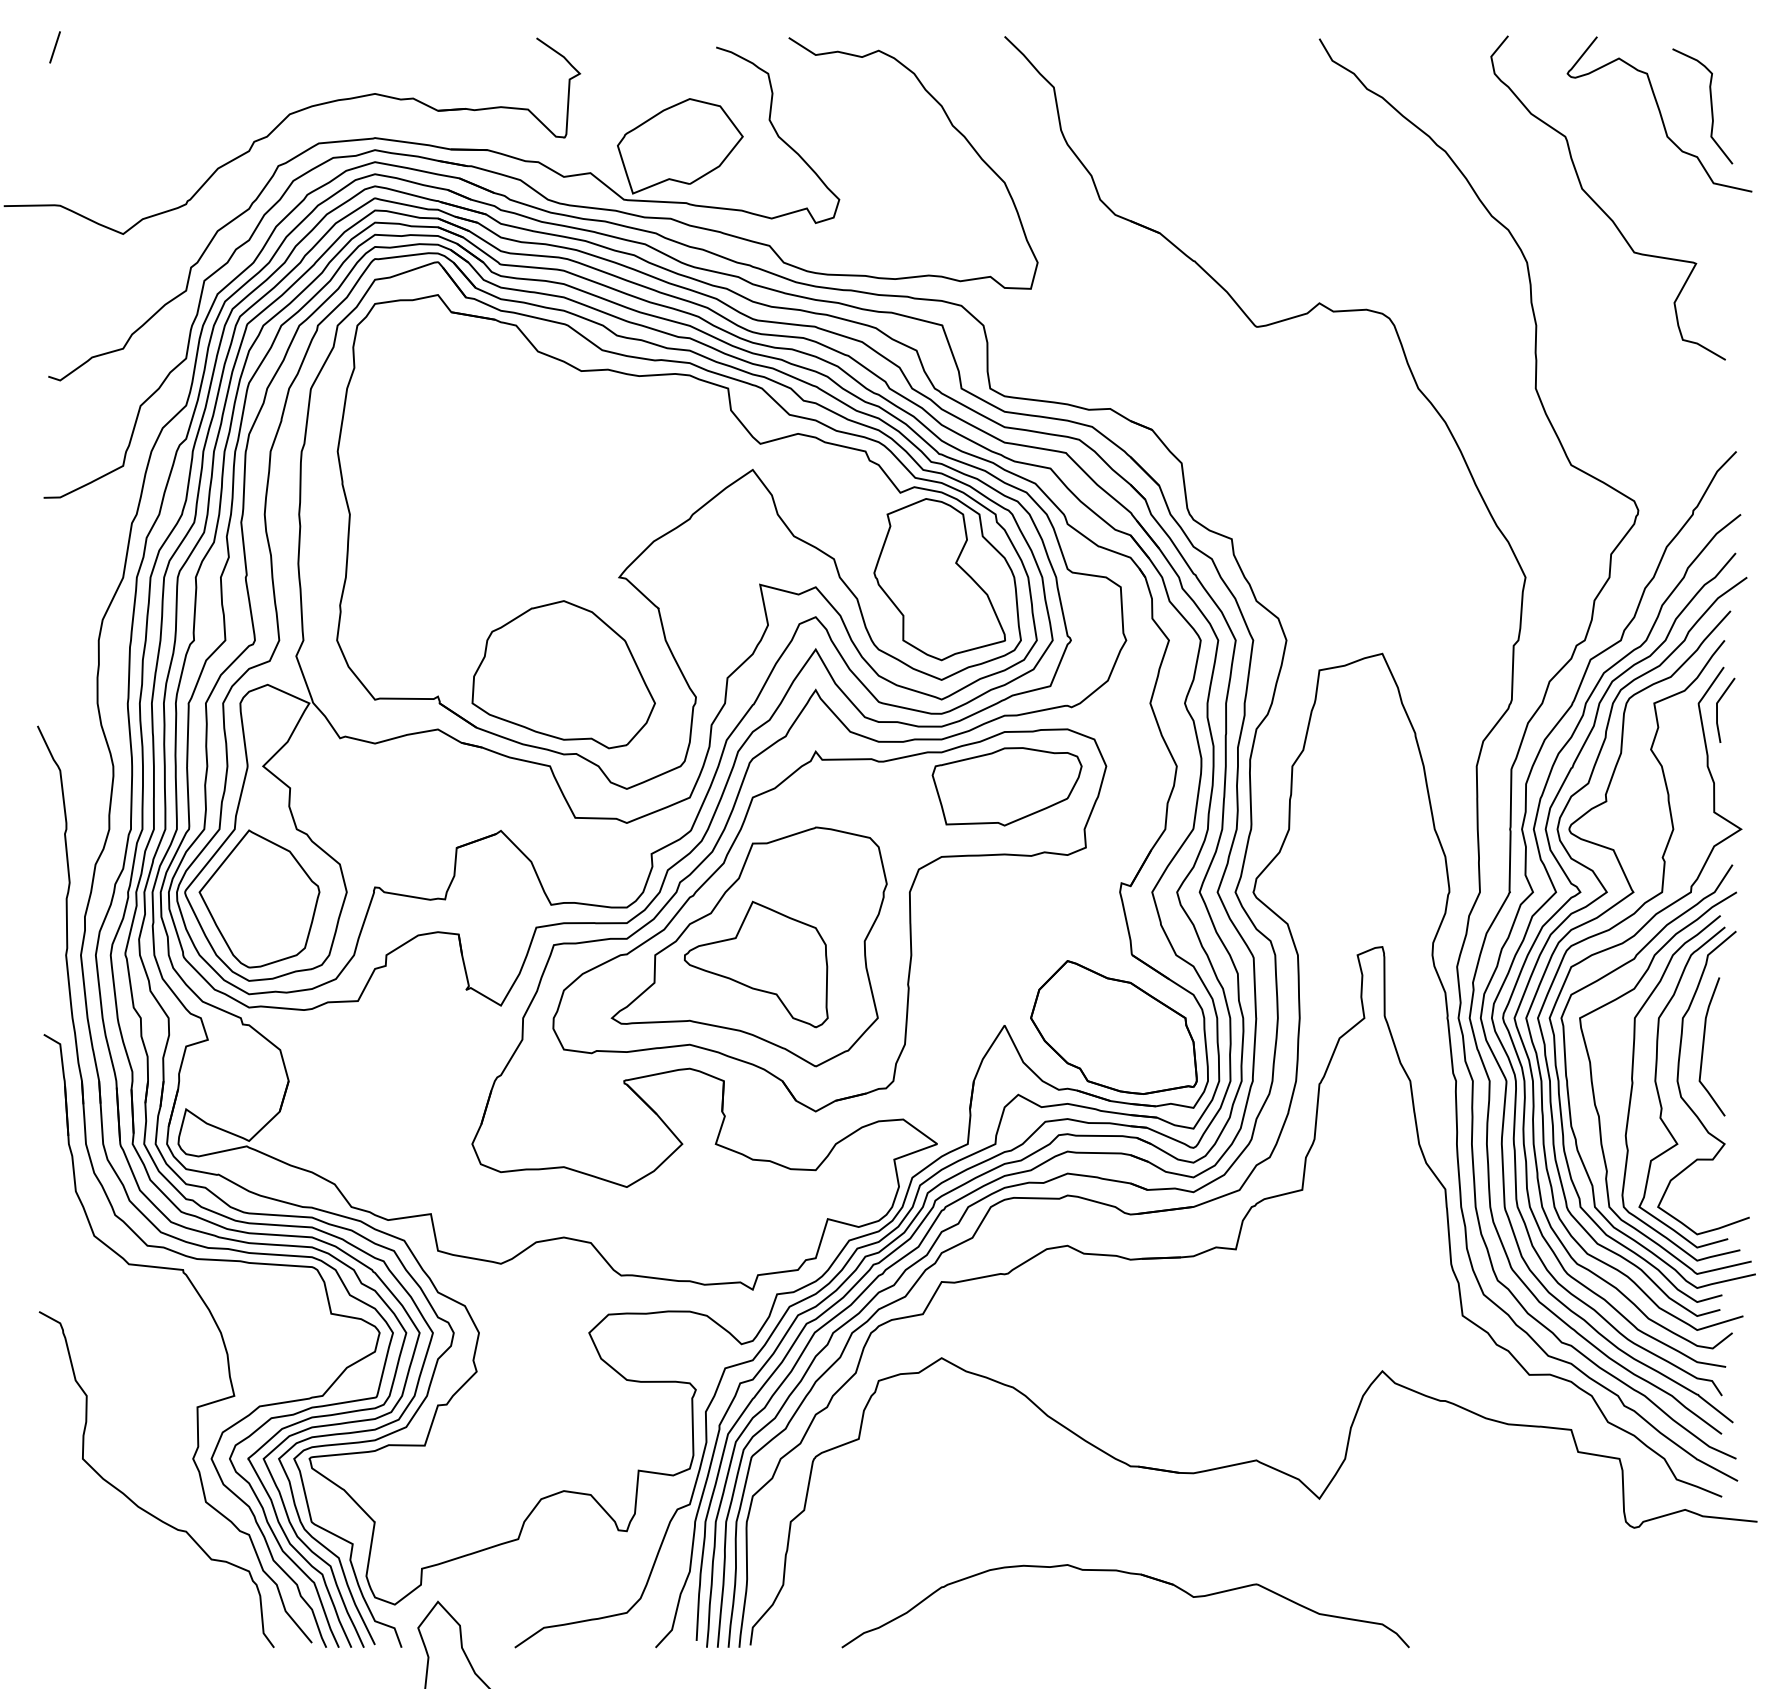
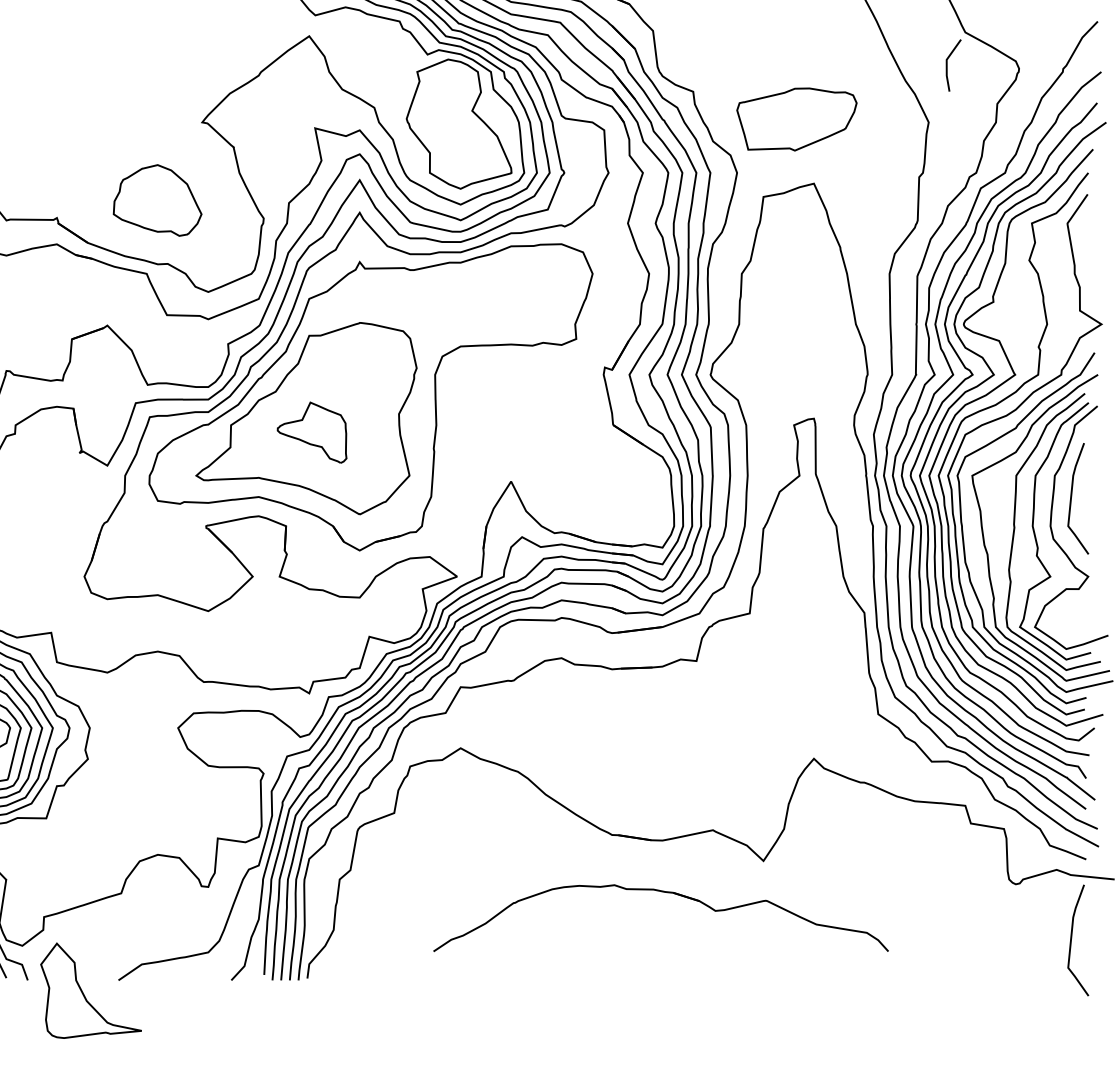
part: (563, 674) -> (157, 200), size x0.6
line: (1717, 709) -> (947, 64), moved
part: (1006, 786) -> (796, 119), moved
part: (756, 964) -> (312, 432), size x0.6
part: (1113, 1027) -> (598, 483), removed
part: (1129, 1574) -> (664, 892), moved
curve: (1704, 1596) -> (1072, 939), added

